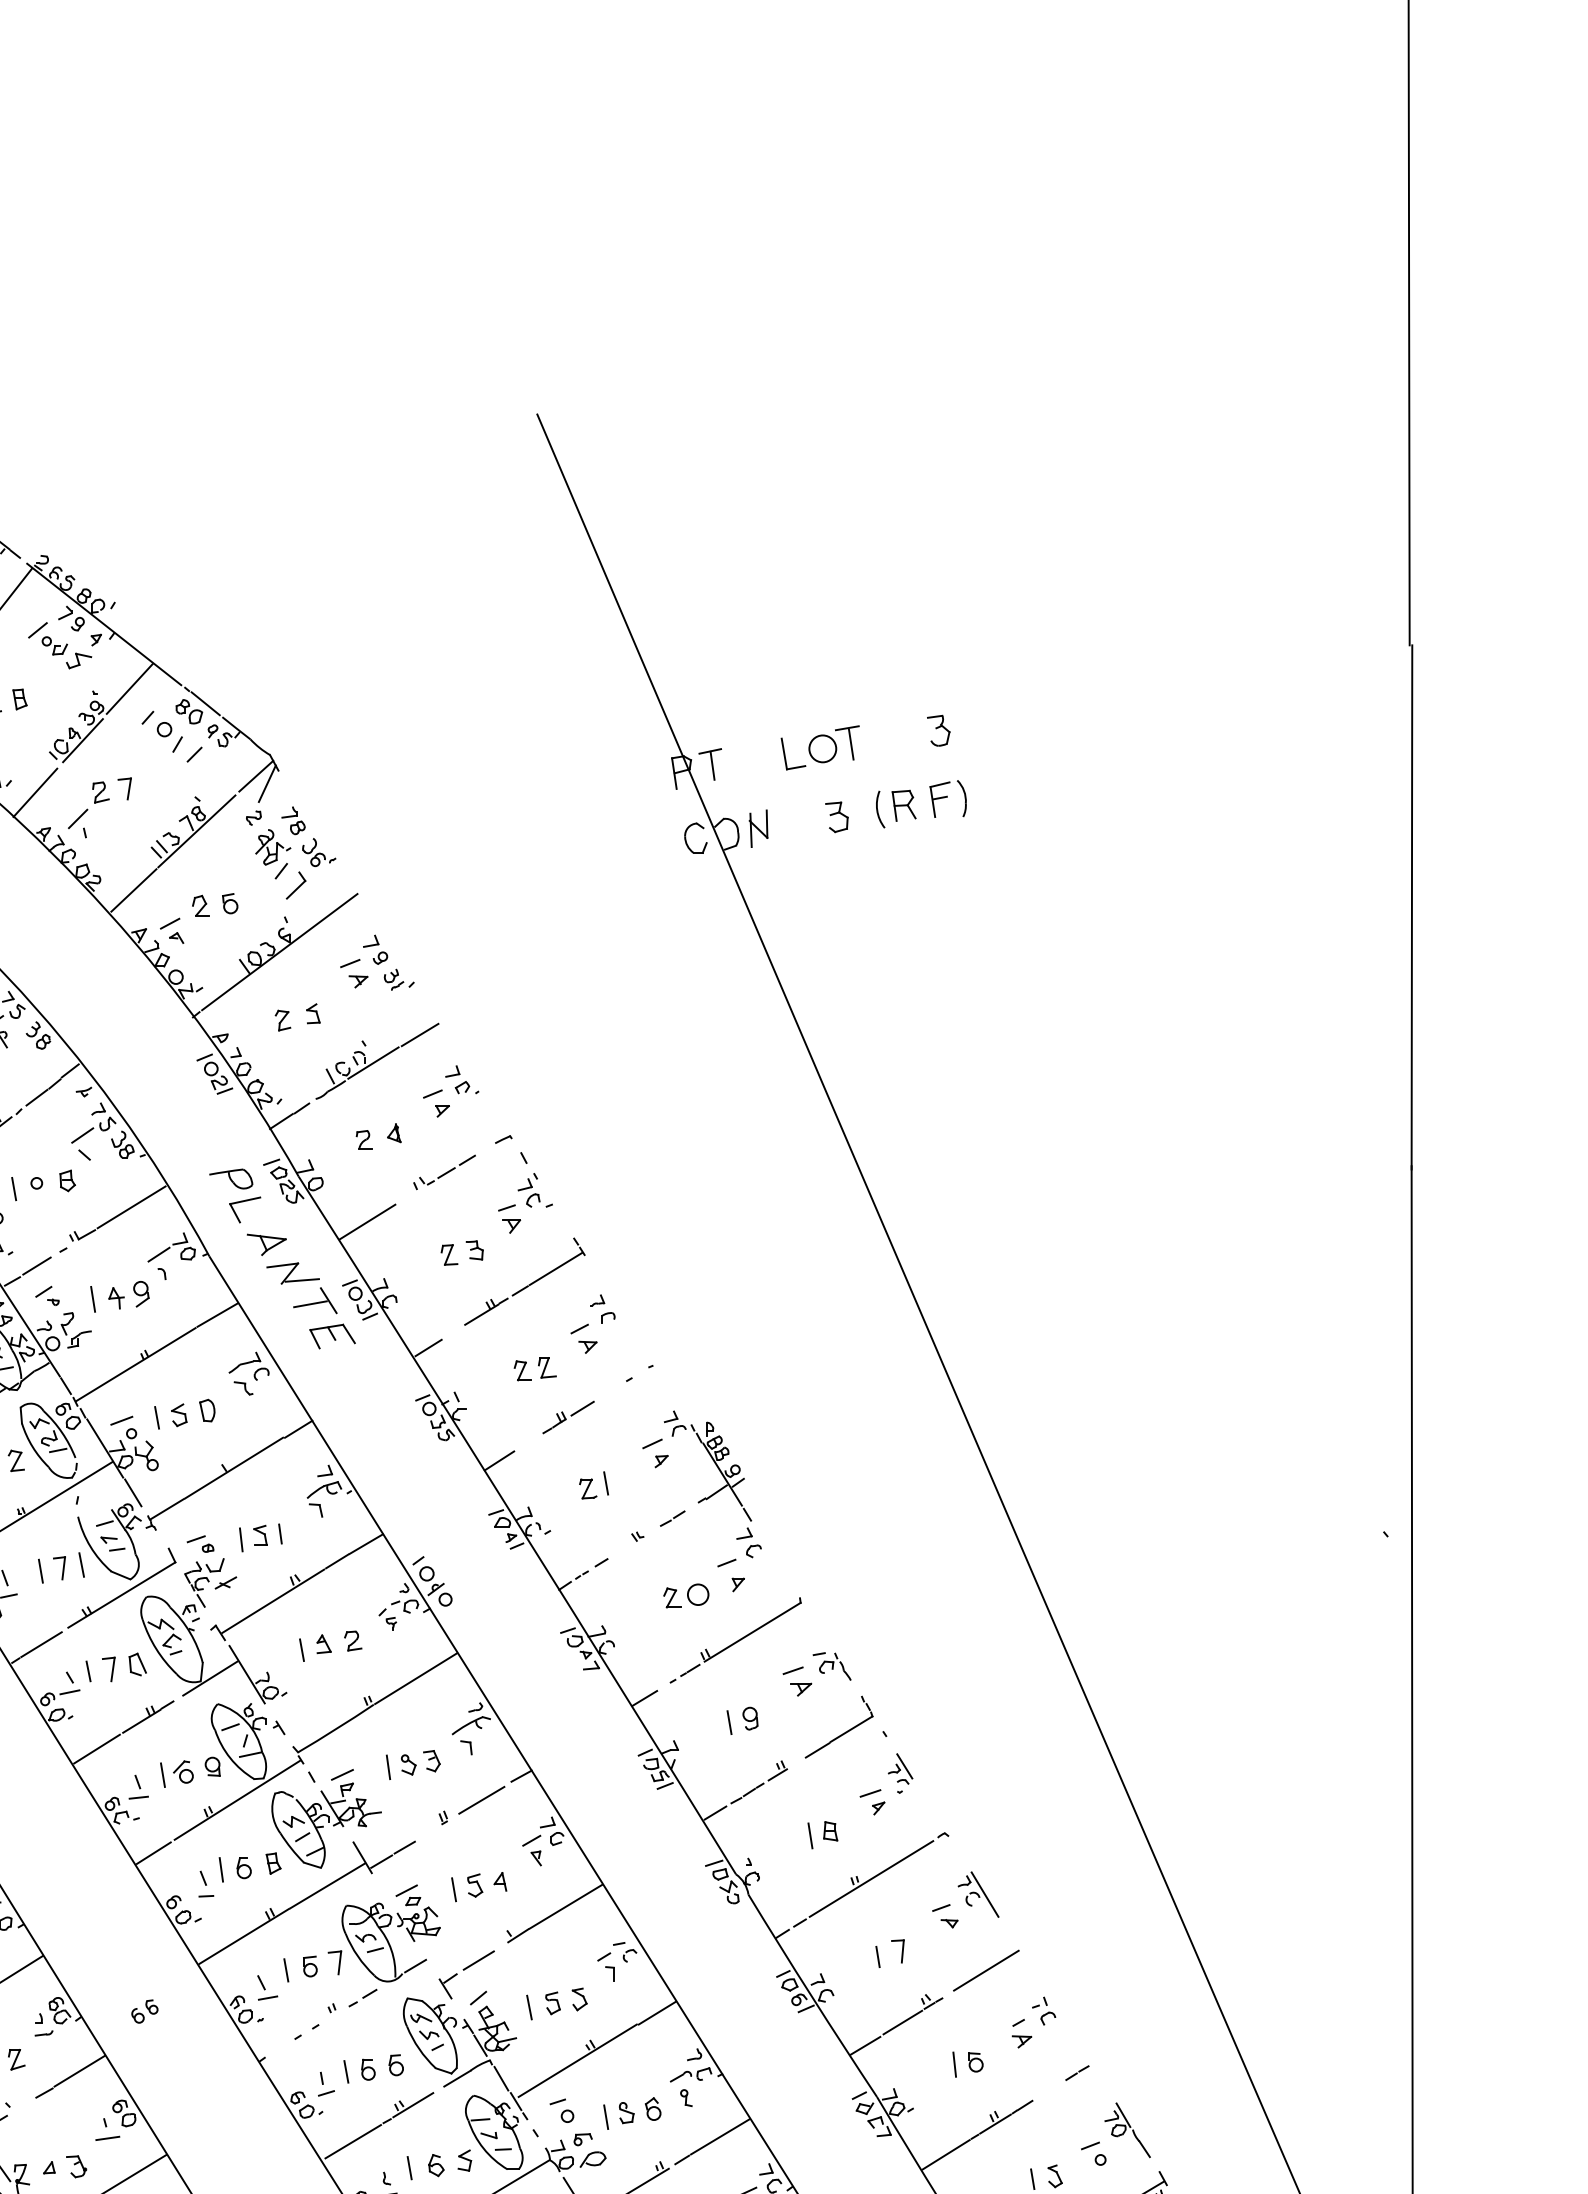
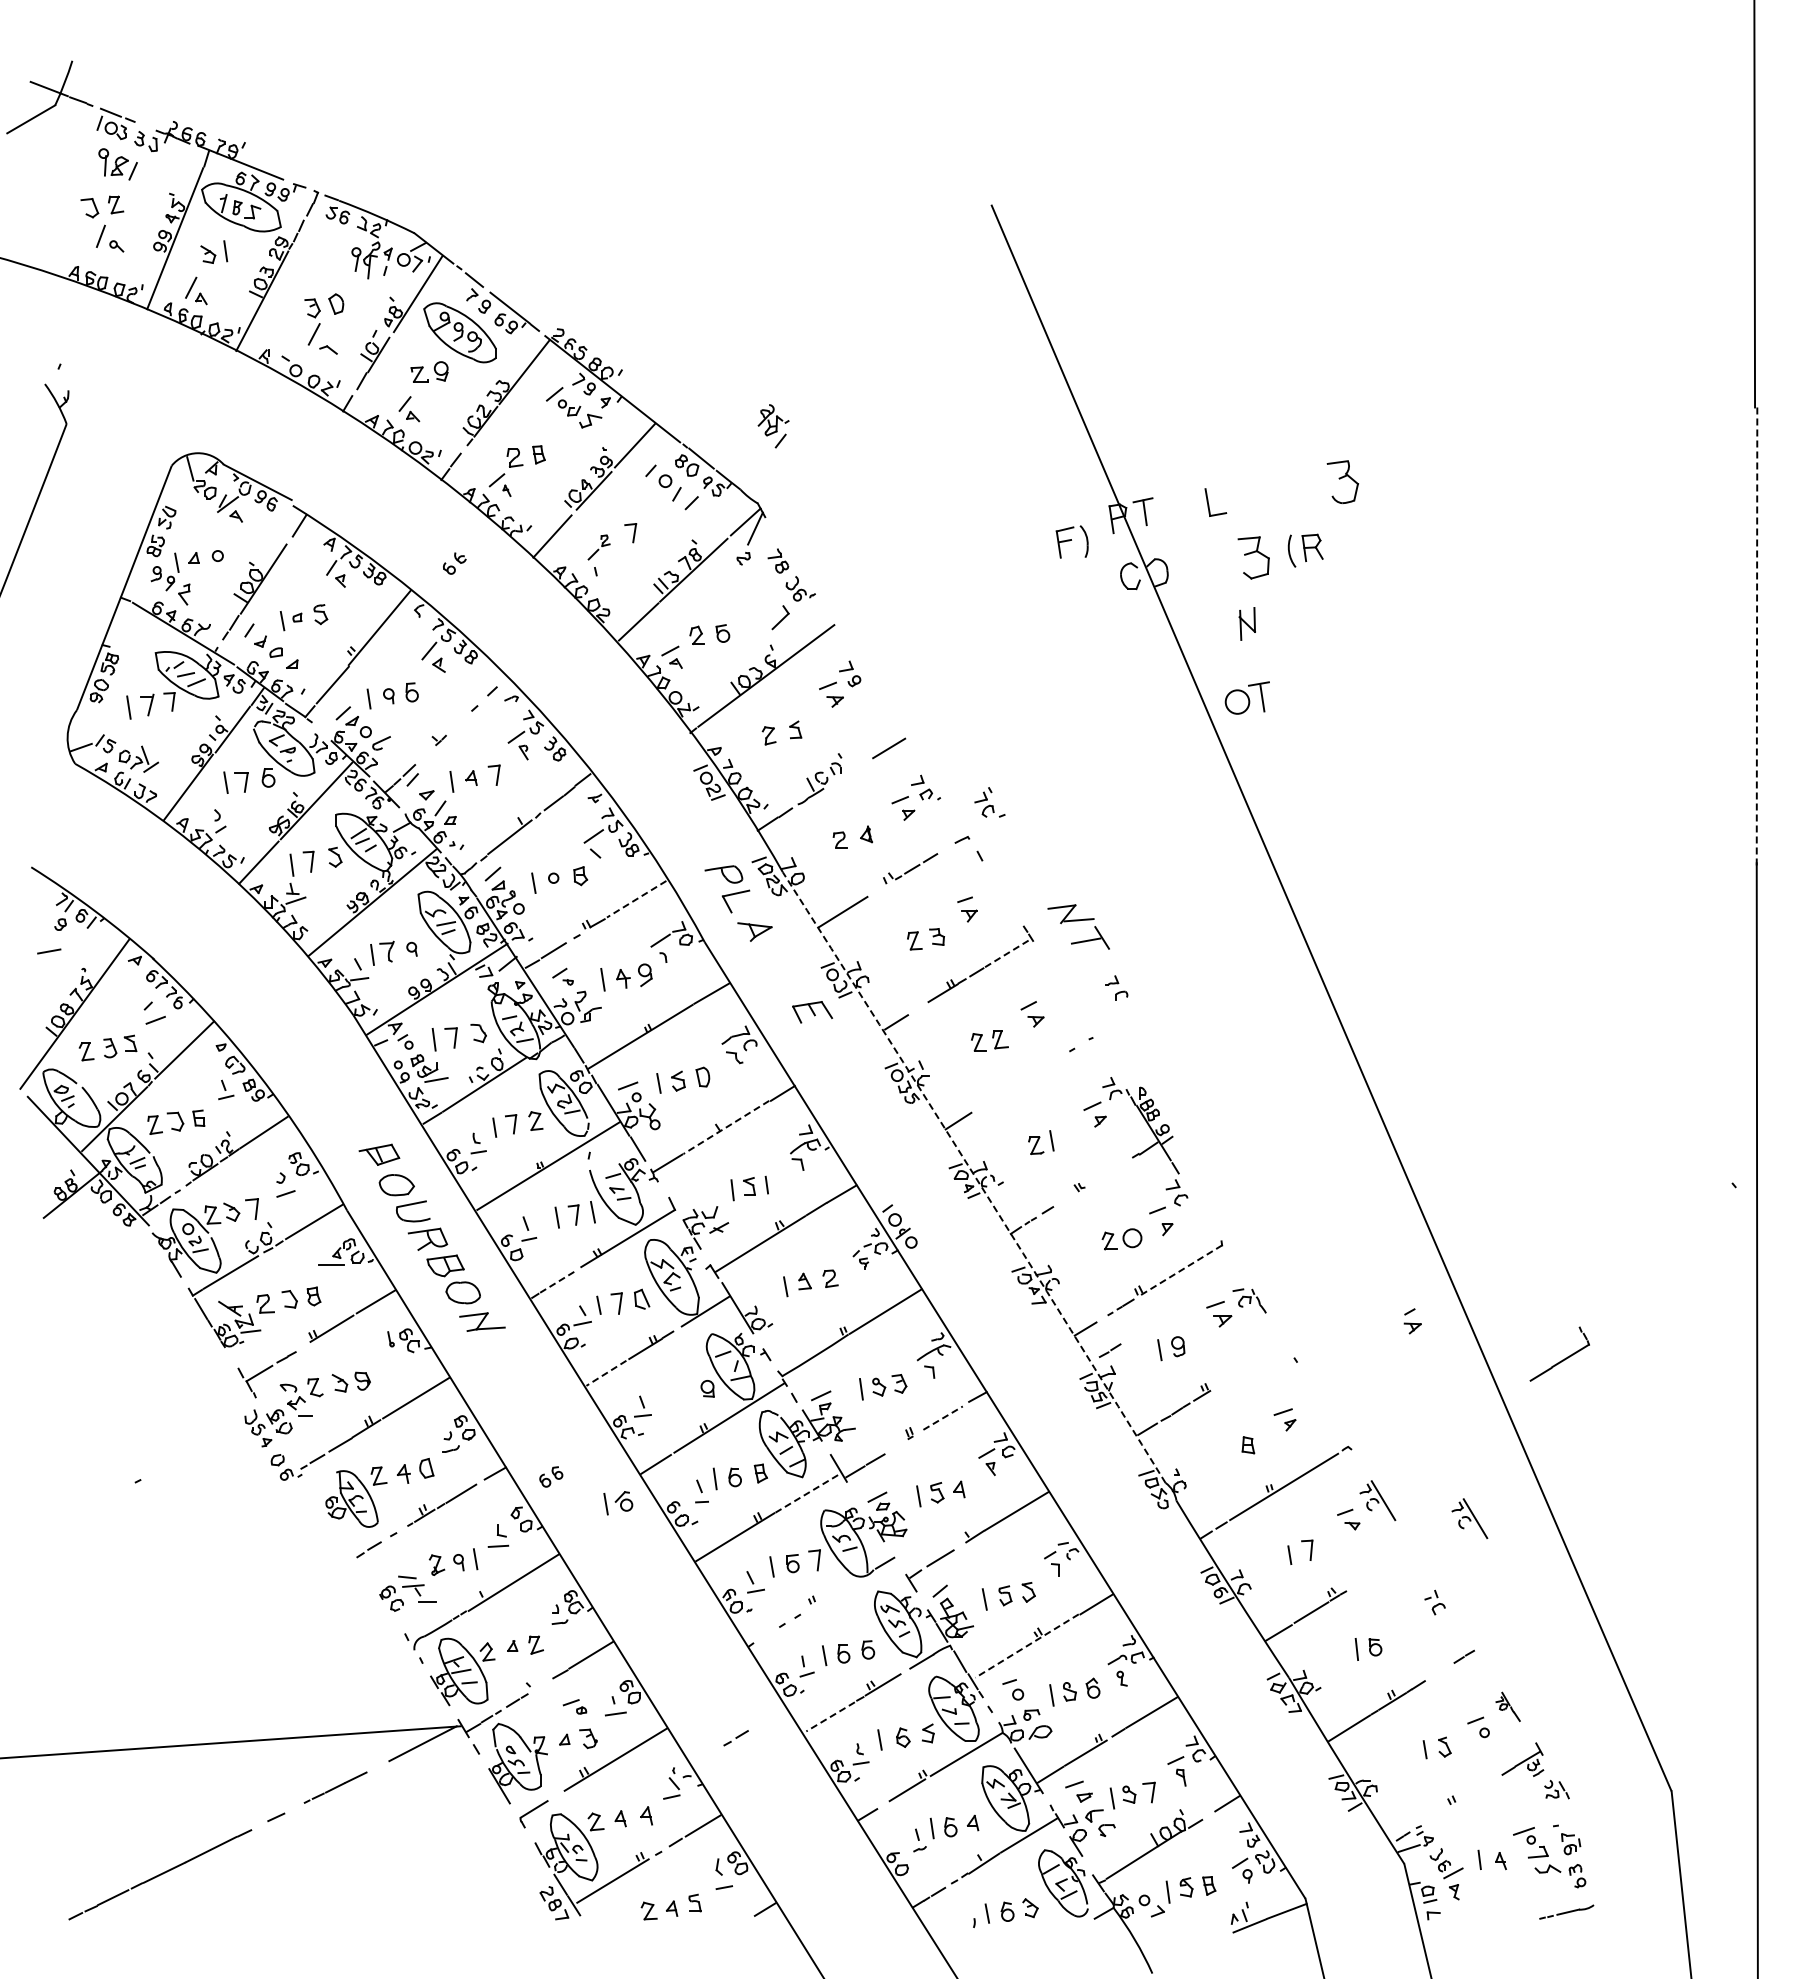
part: (938, 731) -> (1342, 482), size x1.6
part: (833, 743) -> (1246, 697), moved
part: (947, 798) -> (1071, 541), moved
part: (87, 805) -> (598, 547), size x0.6
part: (836, 816) -> (1253, 557), size x1.6
part: (757, 828) -> (1246, 623), moved
part: (273, 854) -> (773, 426), moved
line: (1412, 908) -> (1757, 637), solid -> dashed
part: (398, 979) -> (870, 699), removed
line: (373, 1062) -> (848, 772), removed
part: (534, 1190) -> (989, 802), moved
line: (131, 1207) -> (636, 899), solid -> dashed
line: (555, 1269) -> (1007, 953), solid -> dashed
part: (301, 1287) -> (1078, 926), moved
part: (602, 1308) -> (1116, 987), moved
part: (569, 1416) -> (1019, 1082), removed
line: (233, 1468) -> (725, 1127), solid -> dashed
line: (673, 1518) -> (1110, 1350), moved
arc: (518, 1525) -> (975, 1177), solid -> dashed
part: (199, 1543) -> (574, 1706), moved
line: (751, 1632) -> (1179, 1271), solid -> dashed
line: (41, 1644) -> (557, 1281), solid -> dashed
part: (842, 1733) -> (1562, 1359), moved
line: (97, 1749) -> (606, 1373), solid -> dashed
part: (900, 1773) -> (1309, 1394), removed
part: (177, 1774) -> (618, 1503), moved
line: (482, 1800) -> (943, 1418), solid -> dashed
line: (810, 1835) -> (1230, 1448), removed
line: (327, 1885) -> (808, 1492), solid -> dashed
part: (1083, 1915) -> (1469, 1518), added
line: (986, 1969) -> (1384, 1566), removed
part: (362, 1998) -> (735, 1738), moved
part: (145, 2011) -> (551, 1476), moved
part: (1021, 2033) -> (1412, 1321), moved
line: (578, 2061) -> (1027, 1646), solid -> dashed
part: (1126, 2129) -> (1507, 1706), size x0.6
line: (353, 2142) -> (830, 1717), solid -> dashed

